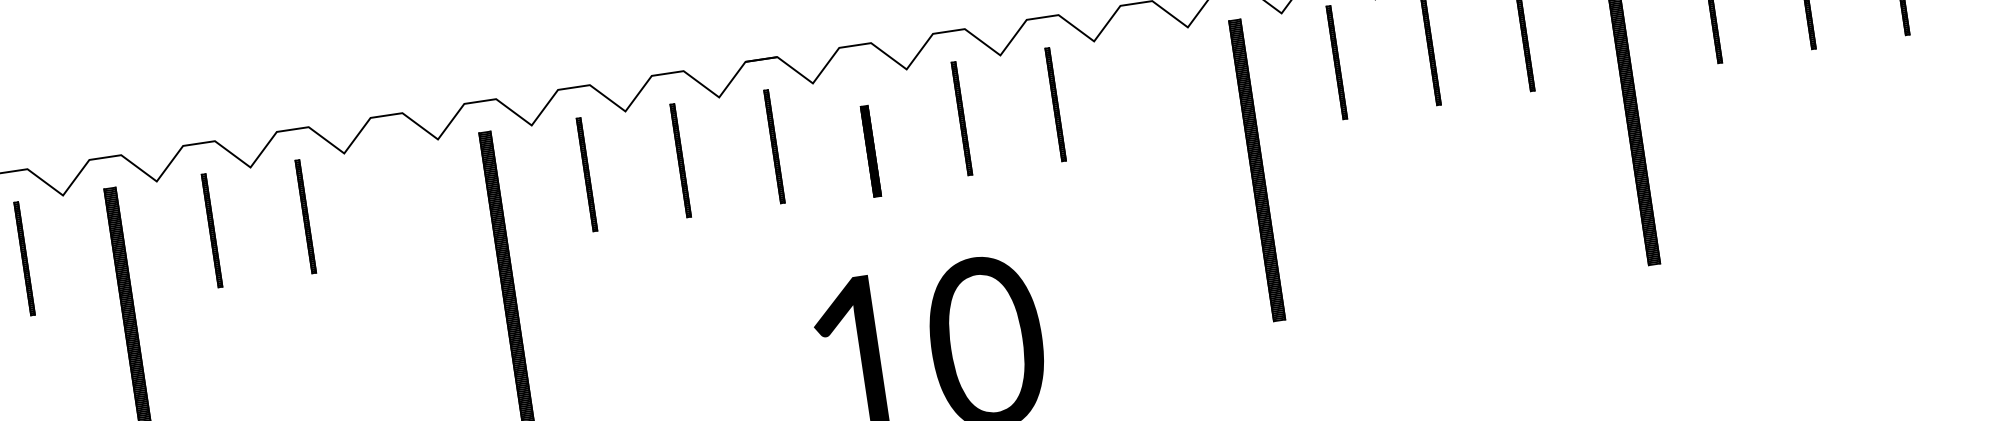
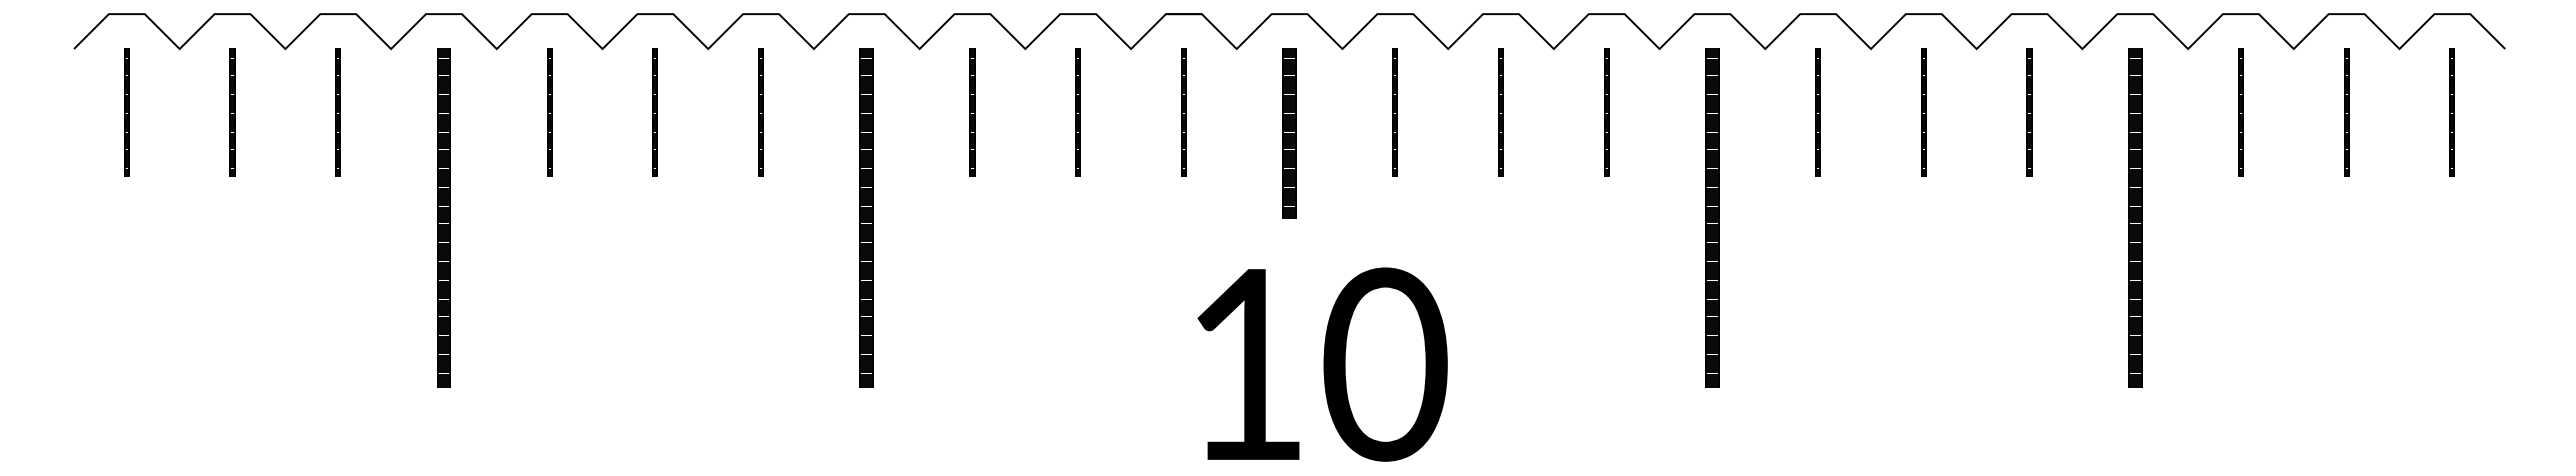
part: (1149, 90) -> (1606, 112), added
part: (870, 151) -> (1289, 133), size x1.67
part: (399, 202) -> (760, 112), added

